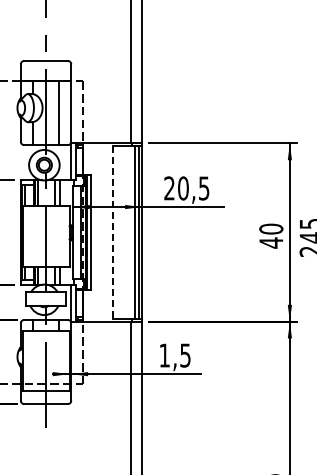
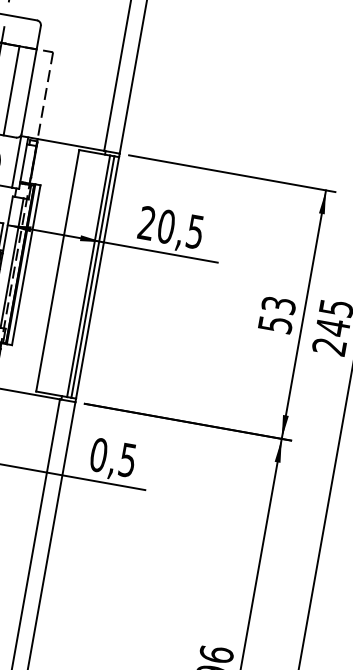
line: (113, 232) -> (57, 270), dashed -> solid
text: (271, 235) -> (277, 314), 40 -> 53
text: (164, 355) -> (98, 454), 1,5 -> 0,5

